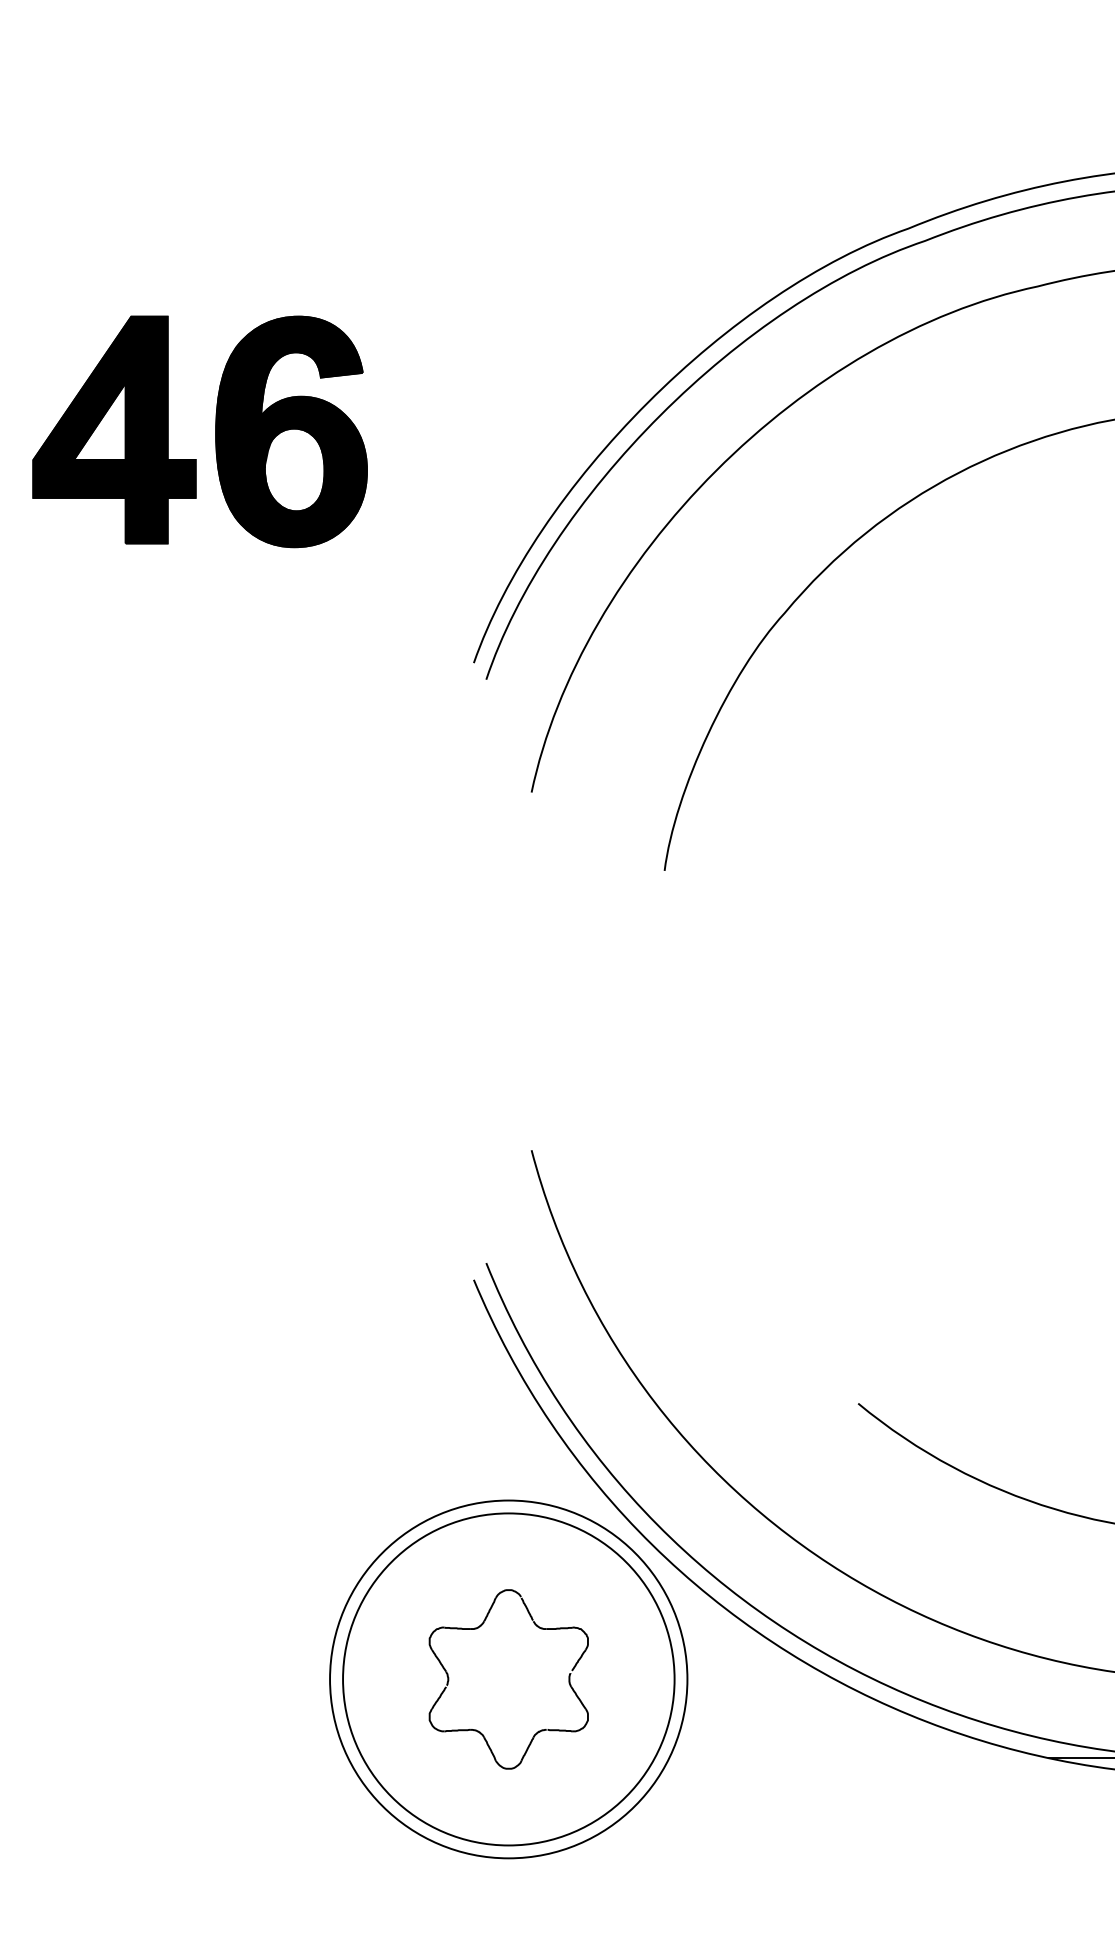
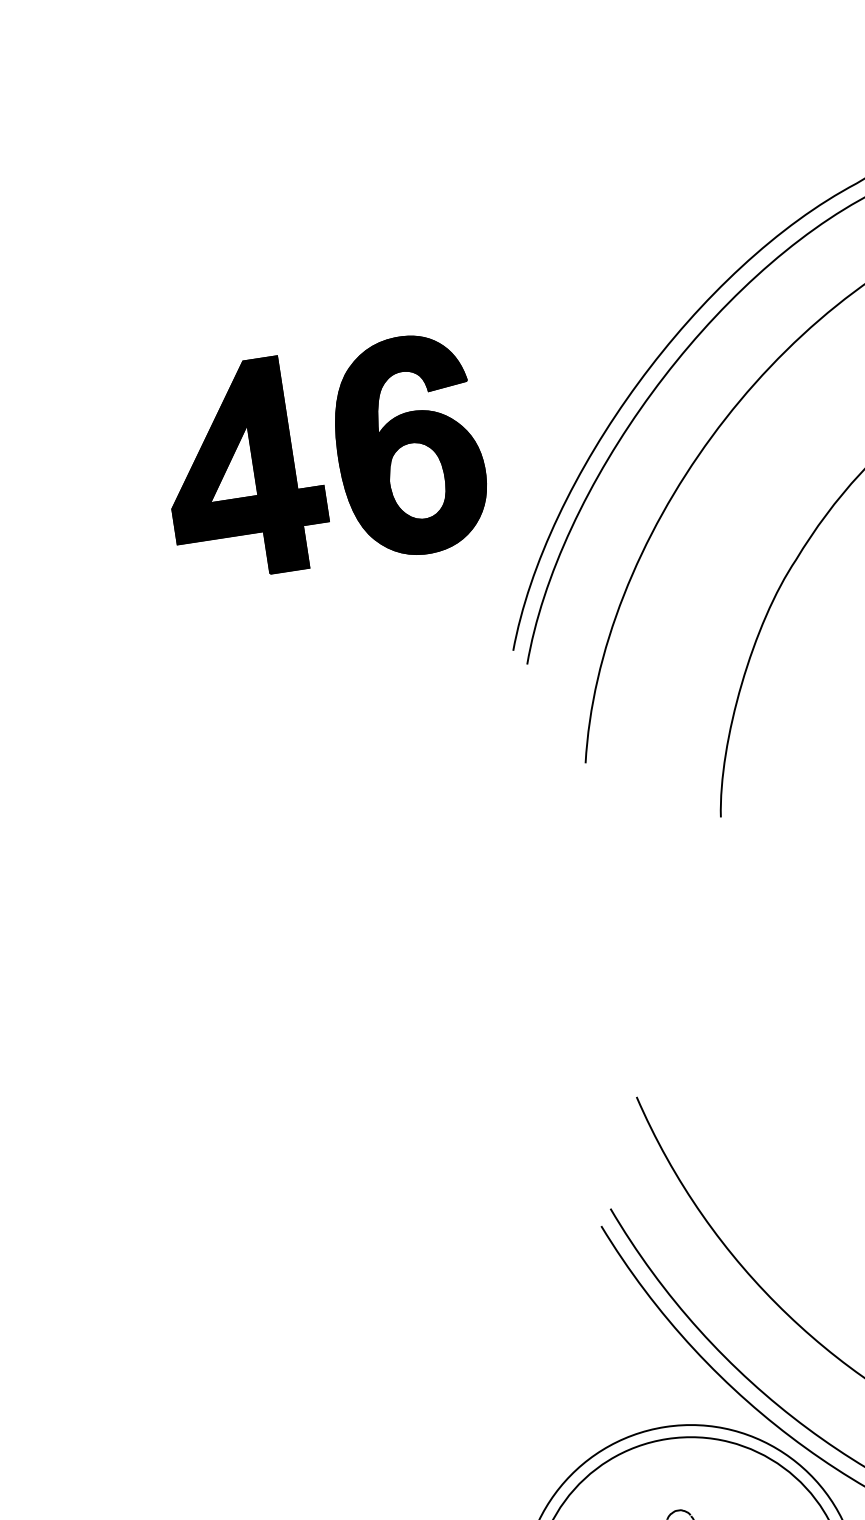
part: (215, 431) -> (338, 456), moved

